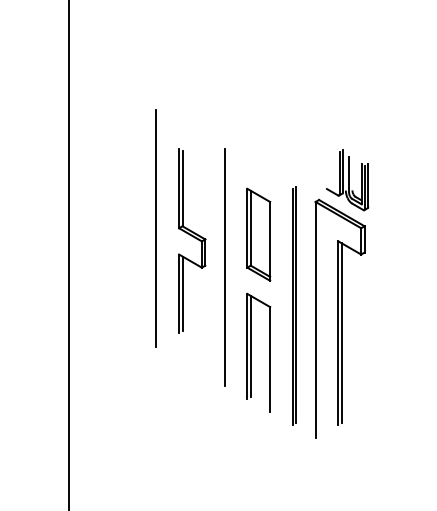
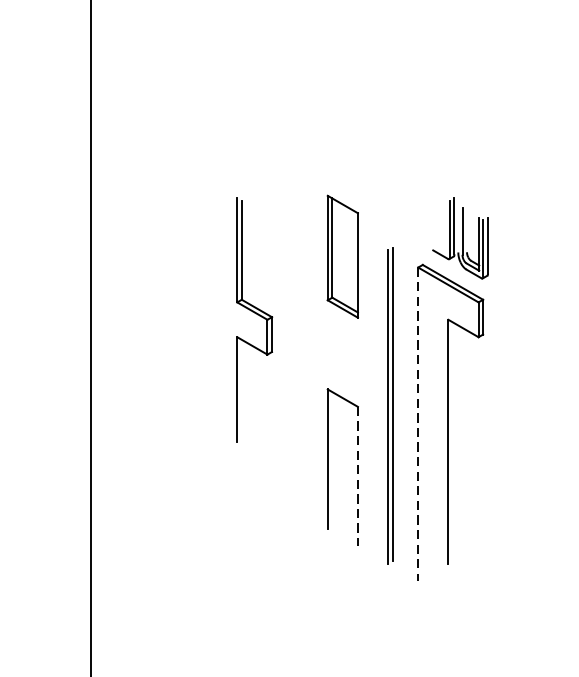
line: (156, 228) -> (207, 302), removed
part: (258, 234) -> (342, 256), moved
line: (224, 267) -> (297, 354), removed
line: (182, 293) -> (241, 388), removed
line: (315, 320) -> (418, 424), solid -> dashed
line: (341, 333) -> (452, 441), removed
line: (250, 346) -> (331, 459), removed
line: (270, 359) -> (358, 476), solid -> dashed

